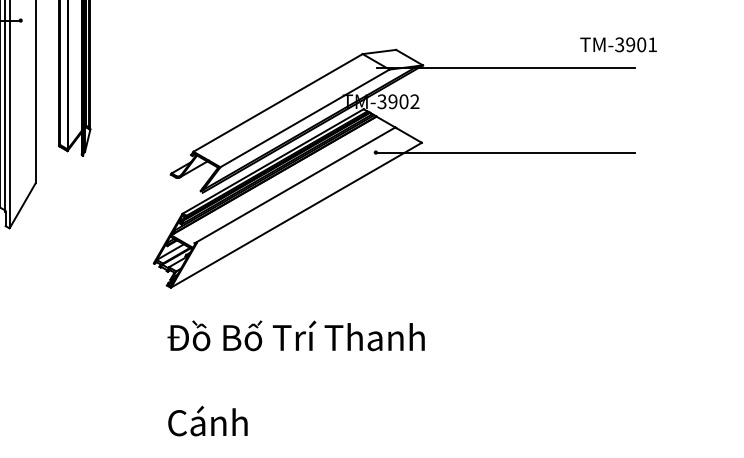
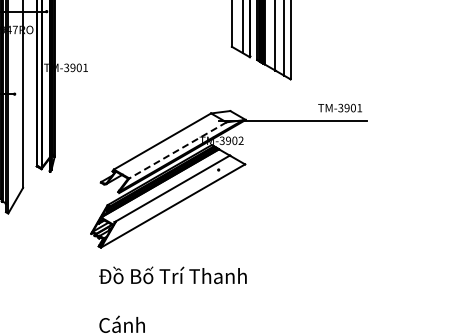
text: (617, 43) -> (339, 107), moved
line: (304, 118) -> (177, 150), solid -> dashed
line: (504, 153) -> (292, 170), removed

